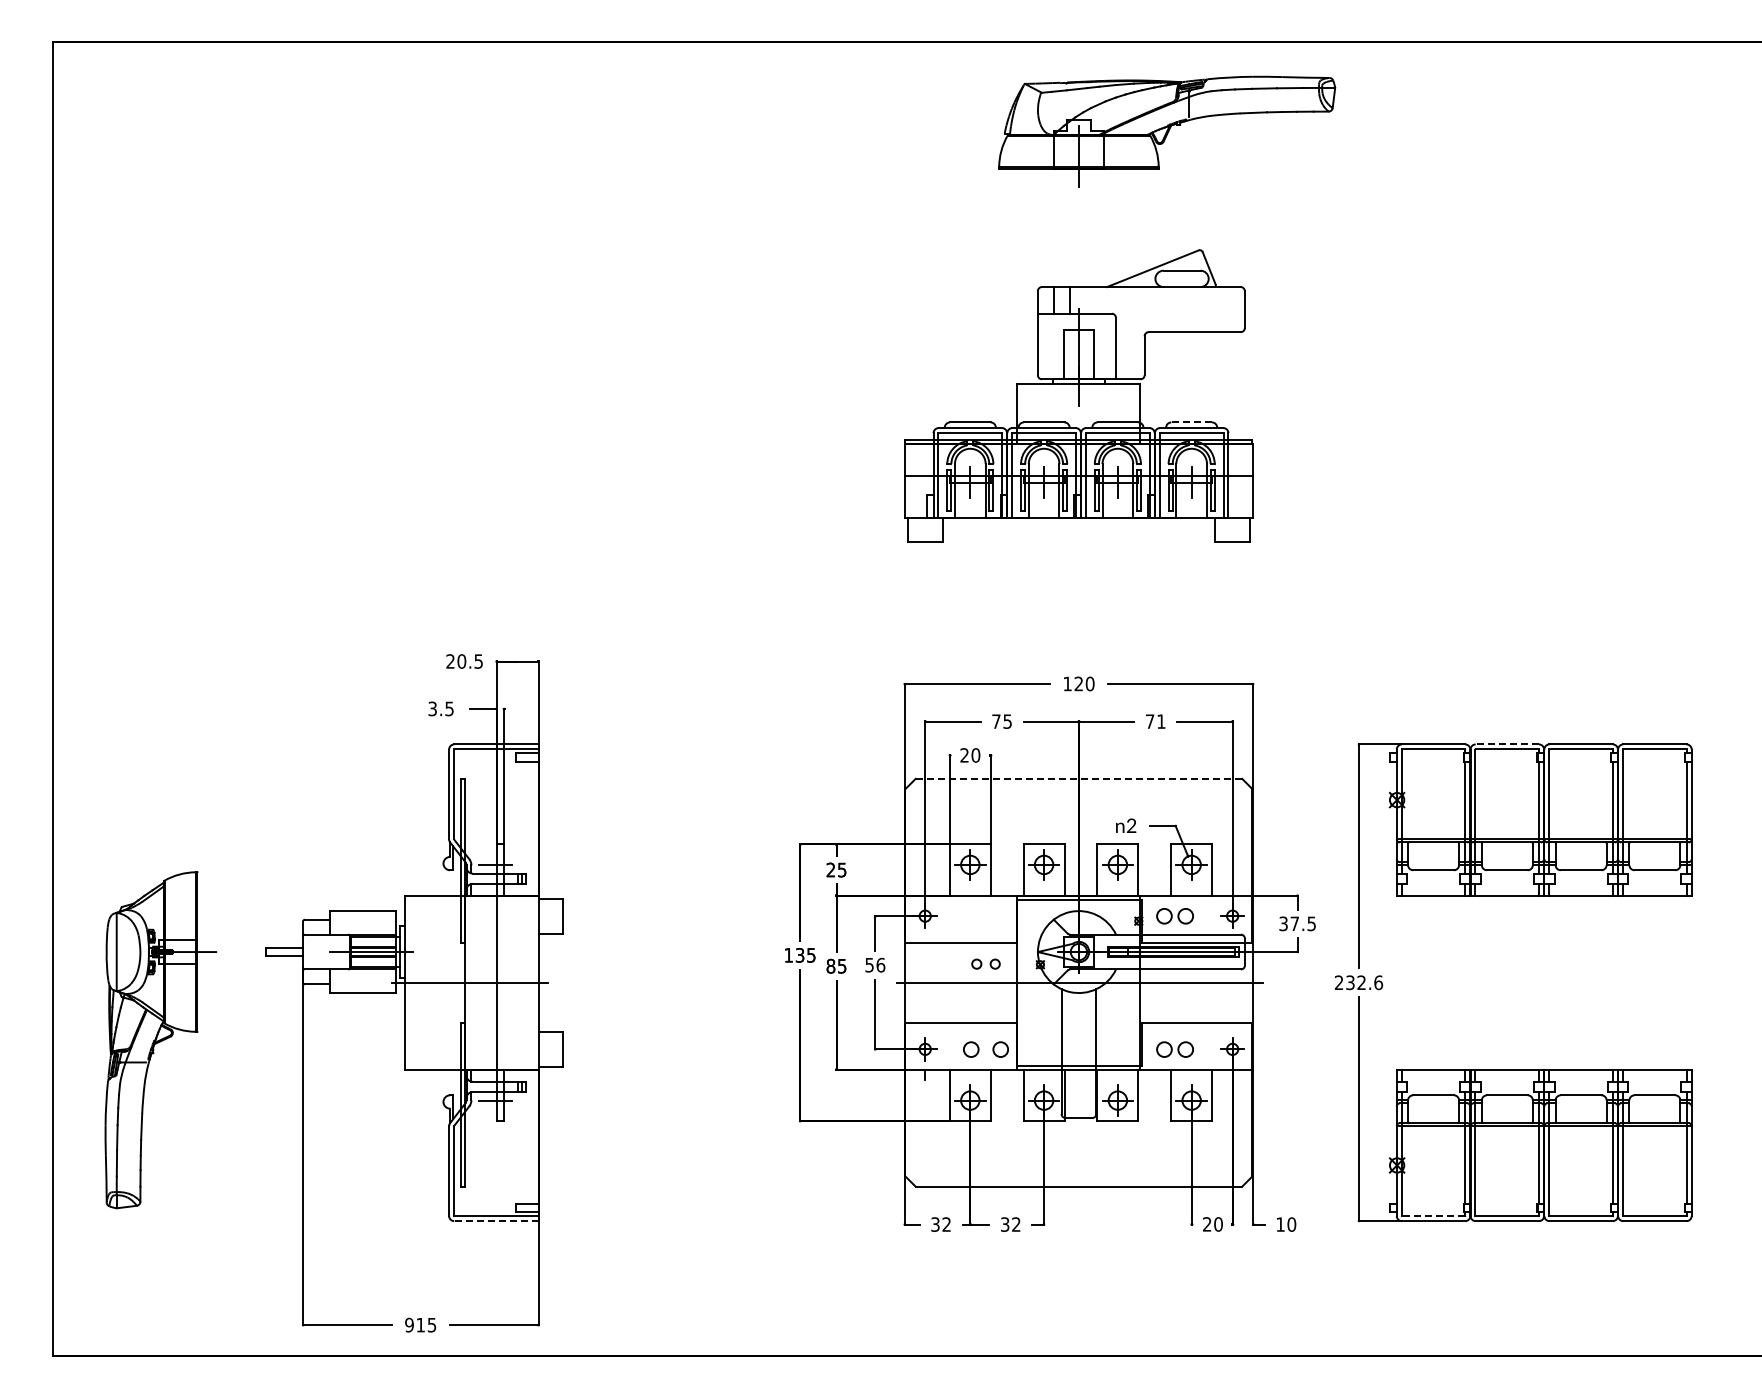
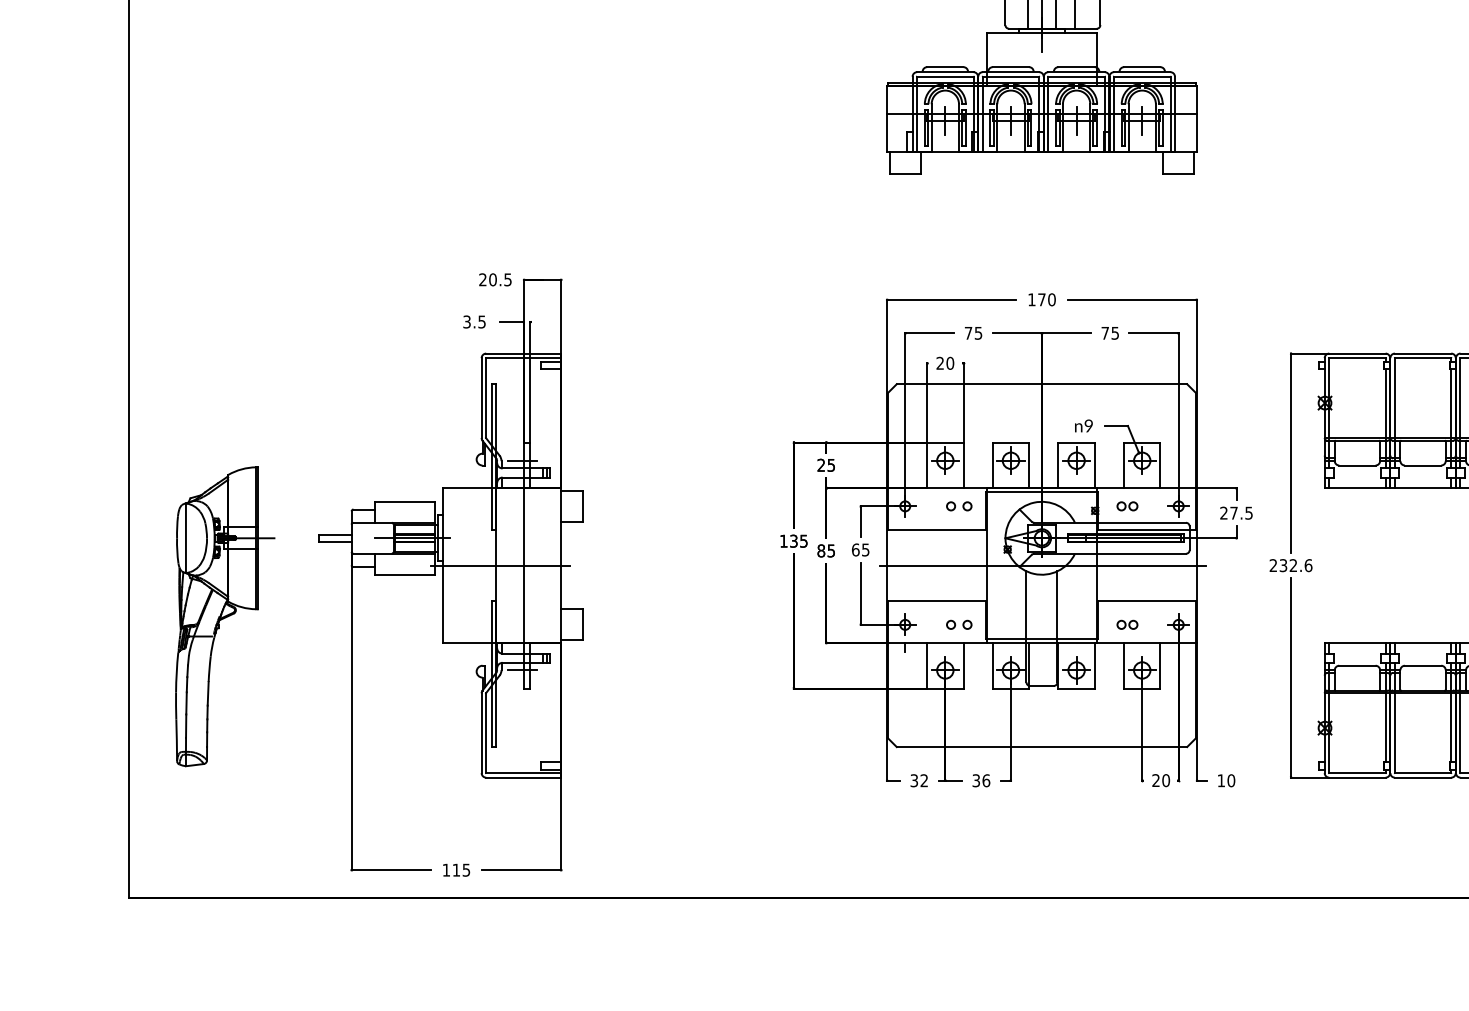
line: (1191, 422) -> (1142, 67), dashed -> solid
text: (1078, 683) -> (1041, 299), 120 -> 170
text: (1161, 721) -> (1115, 333), 71 -> 75
line: (1507, 744) -> (1423, 353), dashed -> solid
line: (1078, 778) -> (1041, 383), dashed -> solid
text: (1131, 825) -> (1088, 425), 2 -> 9
part: (1174, 915) -> (1126, 505), size x0.62
text: (1283, 924) -> (1223, 513), 37.5 -> 27.5
part: (985, 963) -> (958, 505), moved
text: (875, 964) -> (860, 549), 56 -> 65
part: (985, 1048) -> (958, 624), size x0.62
part: (1174, 1048) -> (1126, 624), size x0.62
line: (1433, 1216) -> (1357, 773), dashed -> solid
line: (495, 1221) -> (522, 777), dashed -> solid
text: (1016, 1224) -> (986, 780), 32 -> 36
text: (409, 1324) -> (446, 869), 915 -> 115

